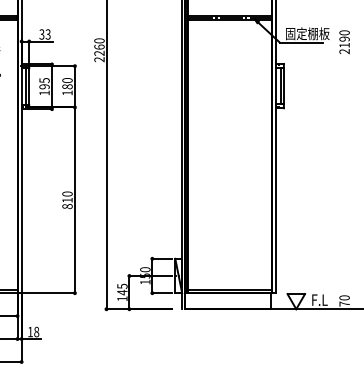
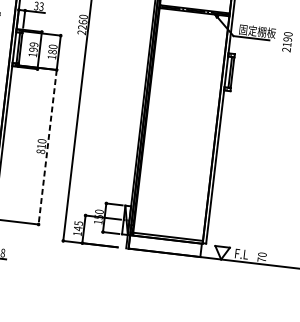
text: (44, 80) -> (34, 44), 195 -> 199
line: (74, 200) -> (47, 147), solid -> dashed

